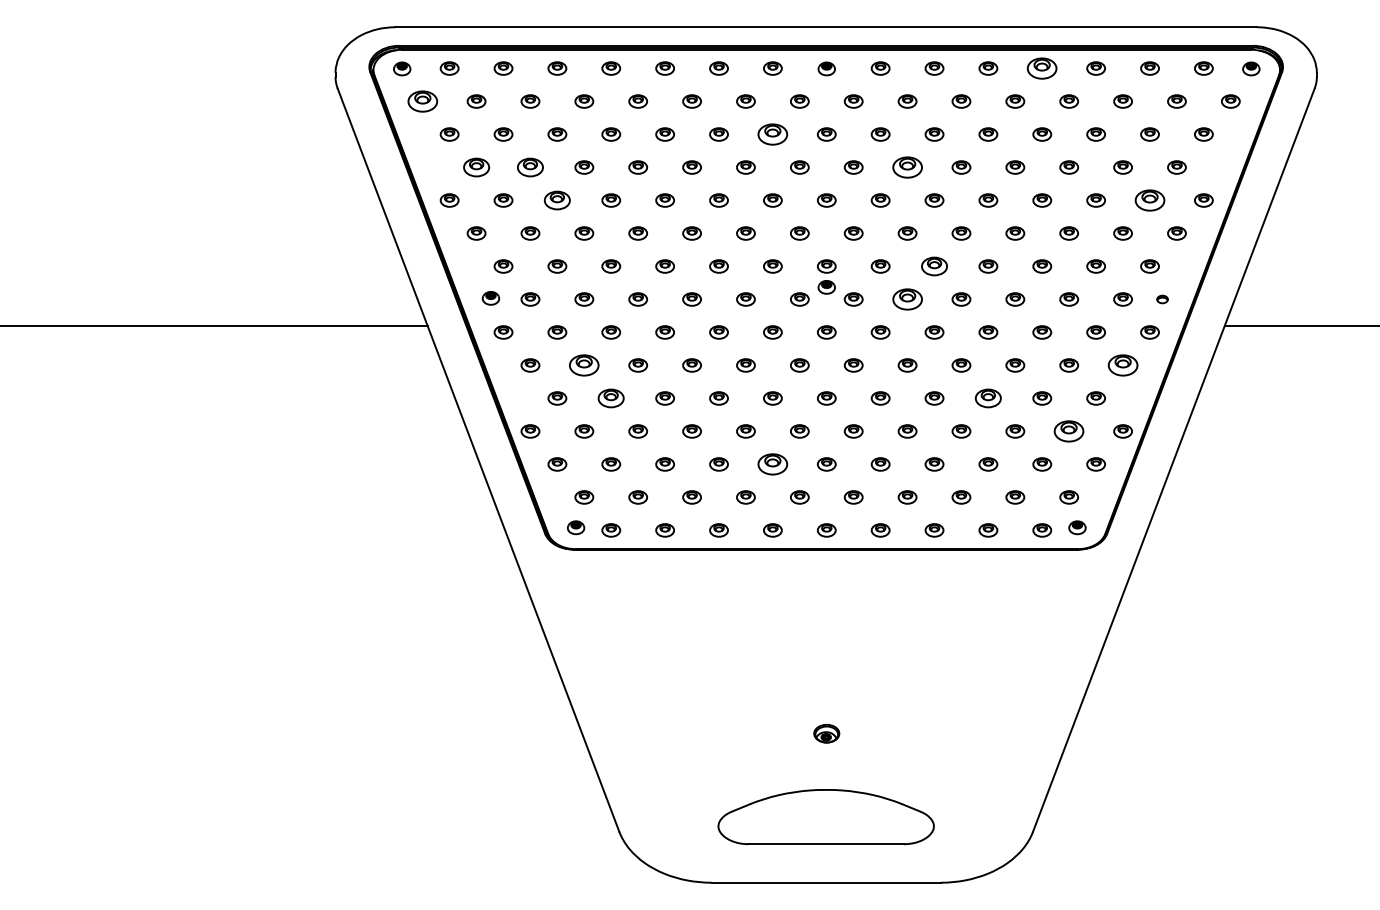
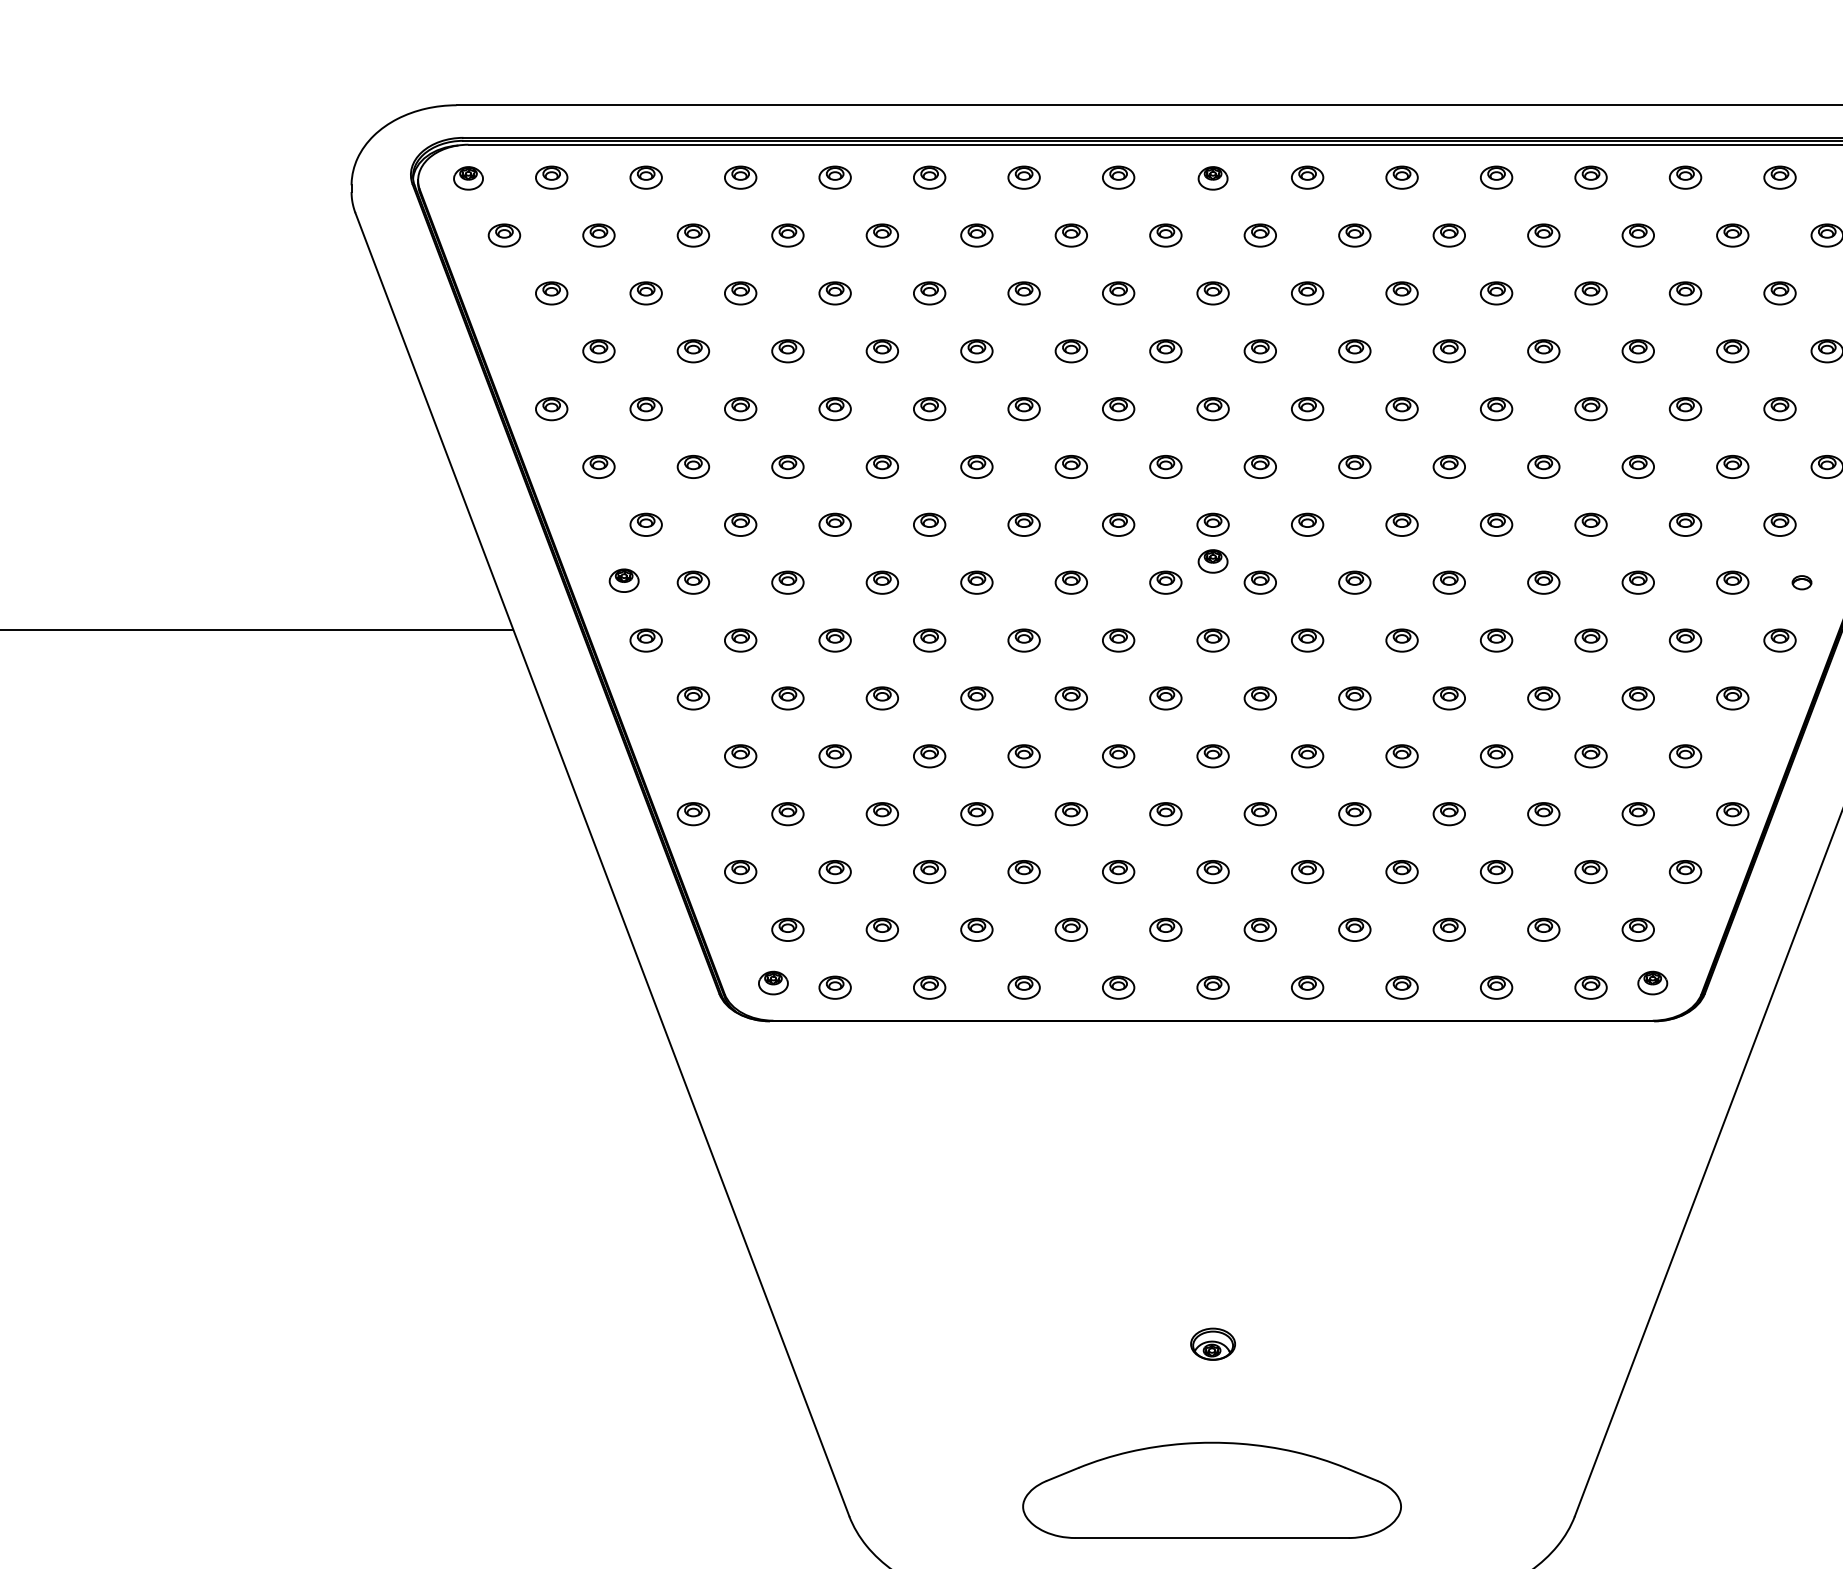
part: (1042, 68) -> (1591, 177), size x0.62
part: (422, 101) -> (504, 235), size x0.62
part: (772, 134) -> (1117, 293), size x0.62
part: (476, 167) -> (598, 351), size x0.71
part: (530, 167) -> (693, 351), size x0.71
part: (907, 167) -> (1354, 351), size x0.62
part: (557, 200) -> (740, 409), size x0.71
part: (1149, 200) -> (1779, 409), size x0.62
part: (934, 266) -> (1402, 524), size x0.71
part: (907, 299) -> (1354, 582), size x0.62
part: (584, 365) -> (788, 698), size x0.62
part: (1122, 365) -> (1731, 698), size x0.62
part: (611, 398) -> (835, 756), size x0.71
part: (988, 398) -> (1496, 756), size x0.71
part: (1069, 431) -> (1638, 814), size x0.62
part: (772, 464) -> (1117, 872), size x0.62

